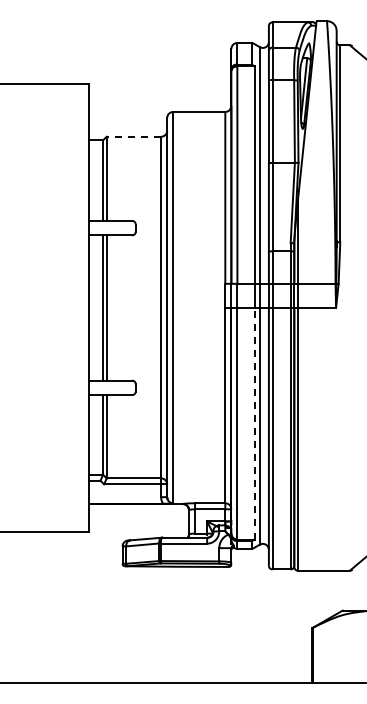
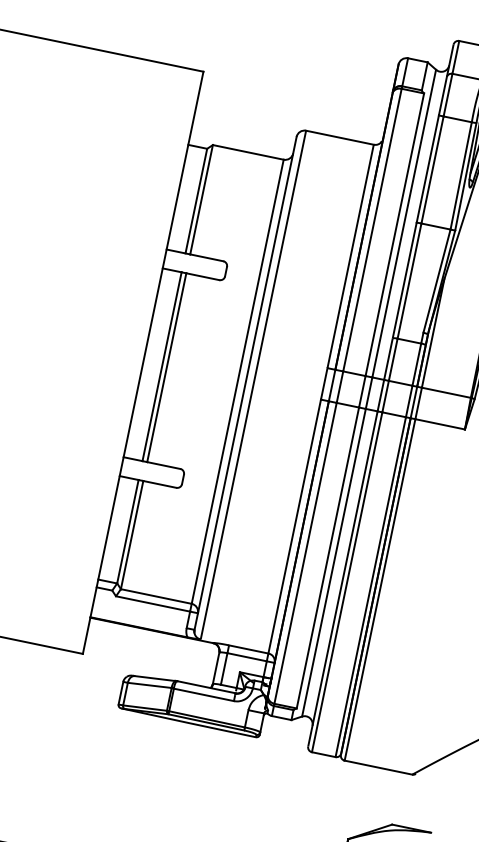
line: (133, 136) -> (247, 151), dashed -> solid
line: (254, 423) -> (327, 557), dashed -> solid

